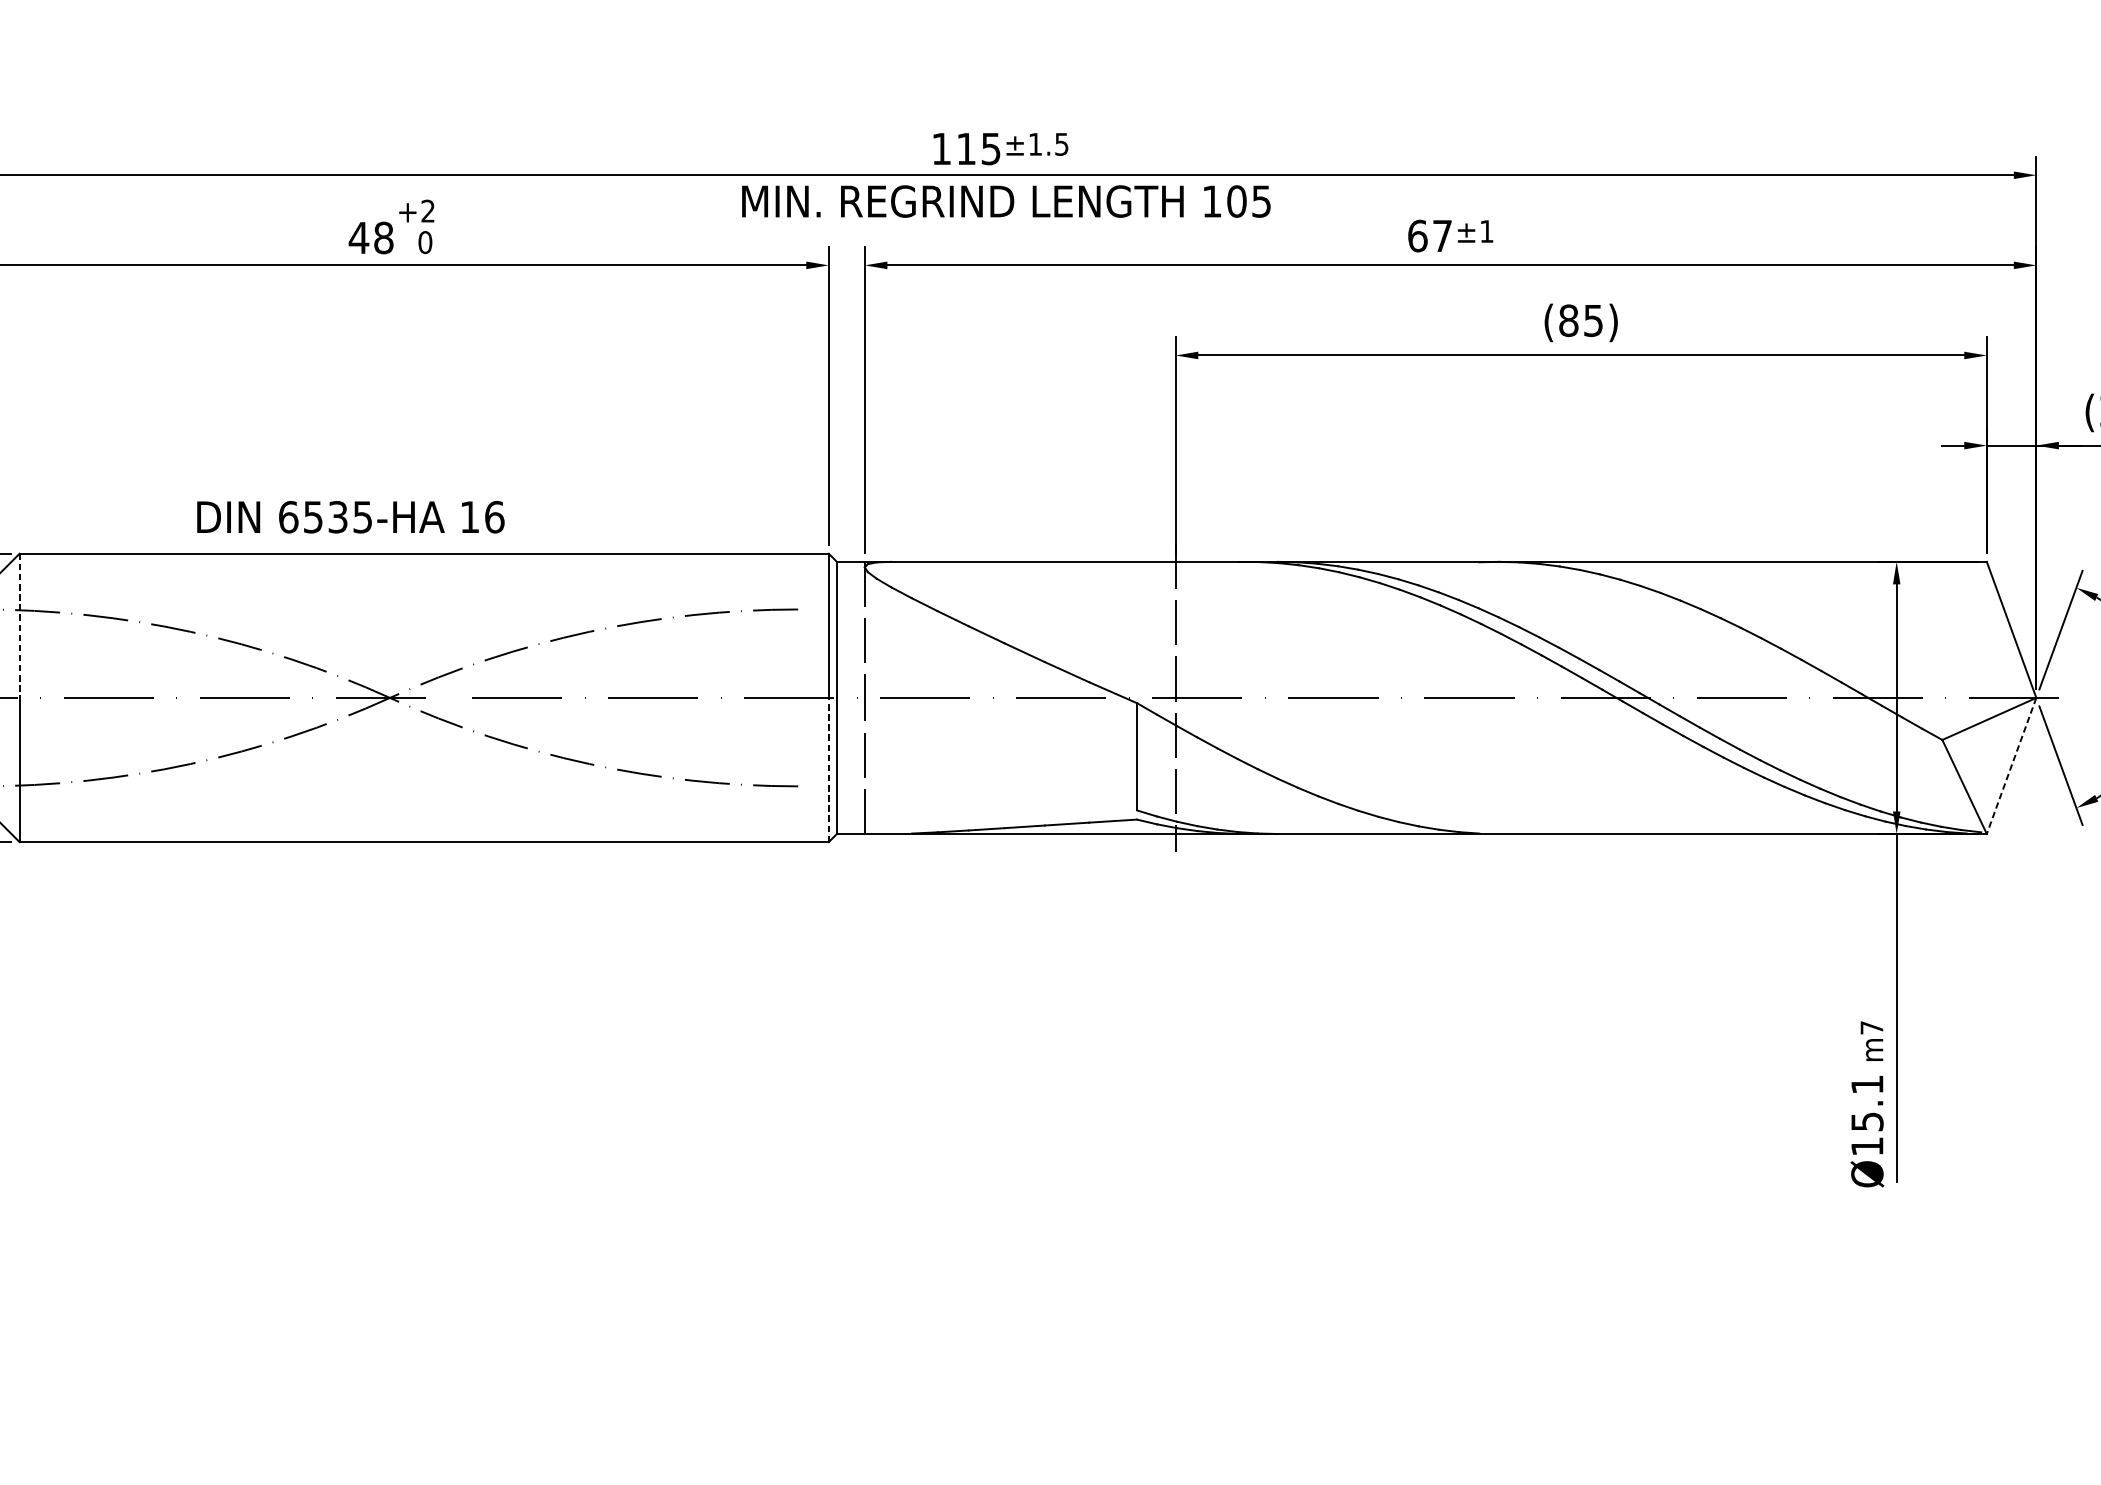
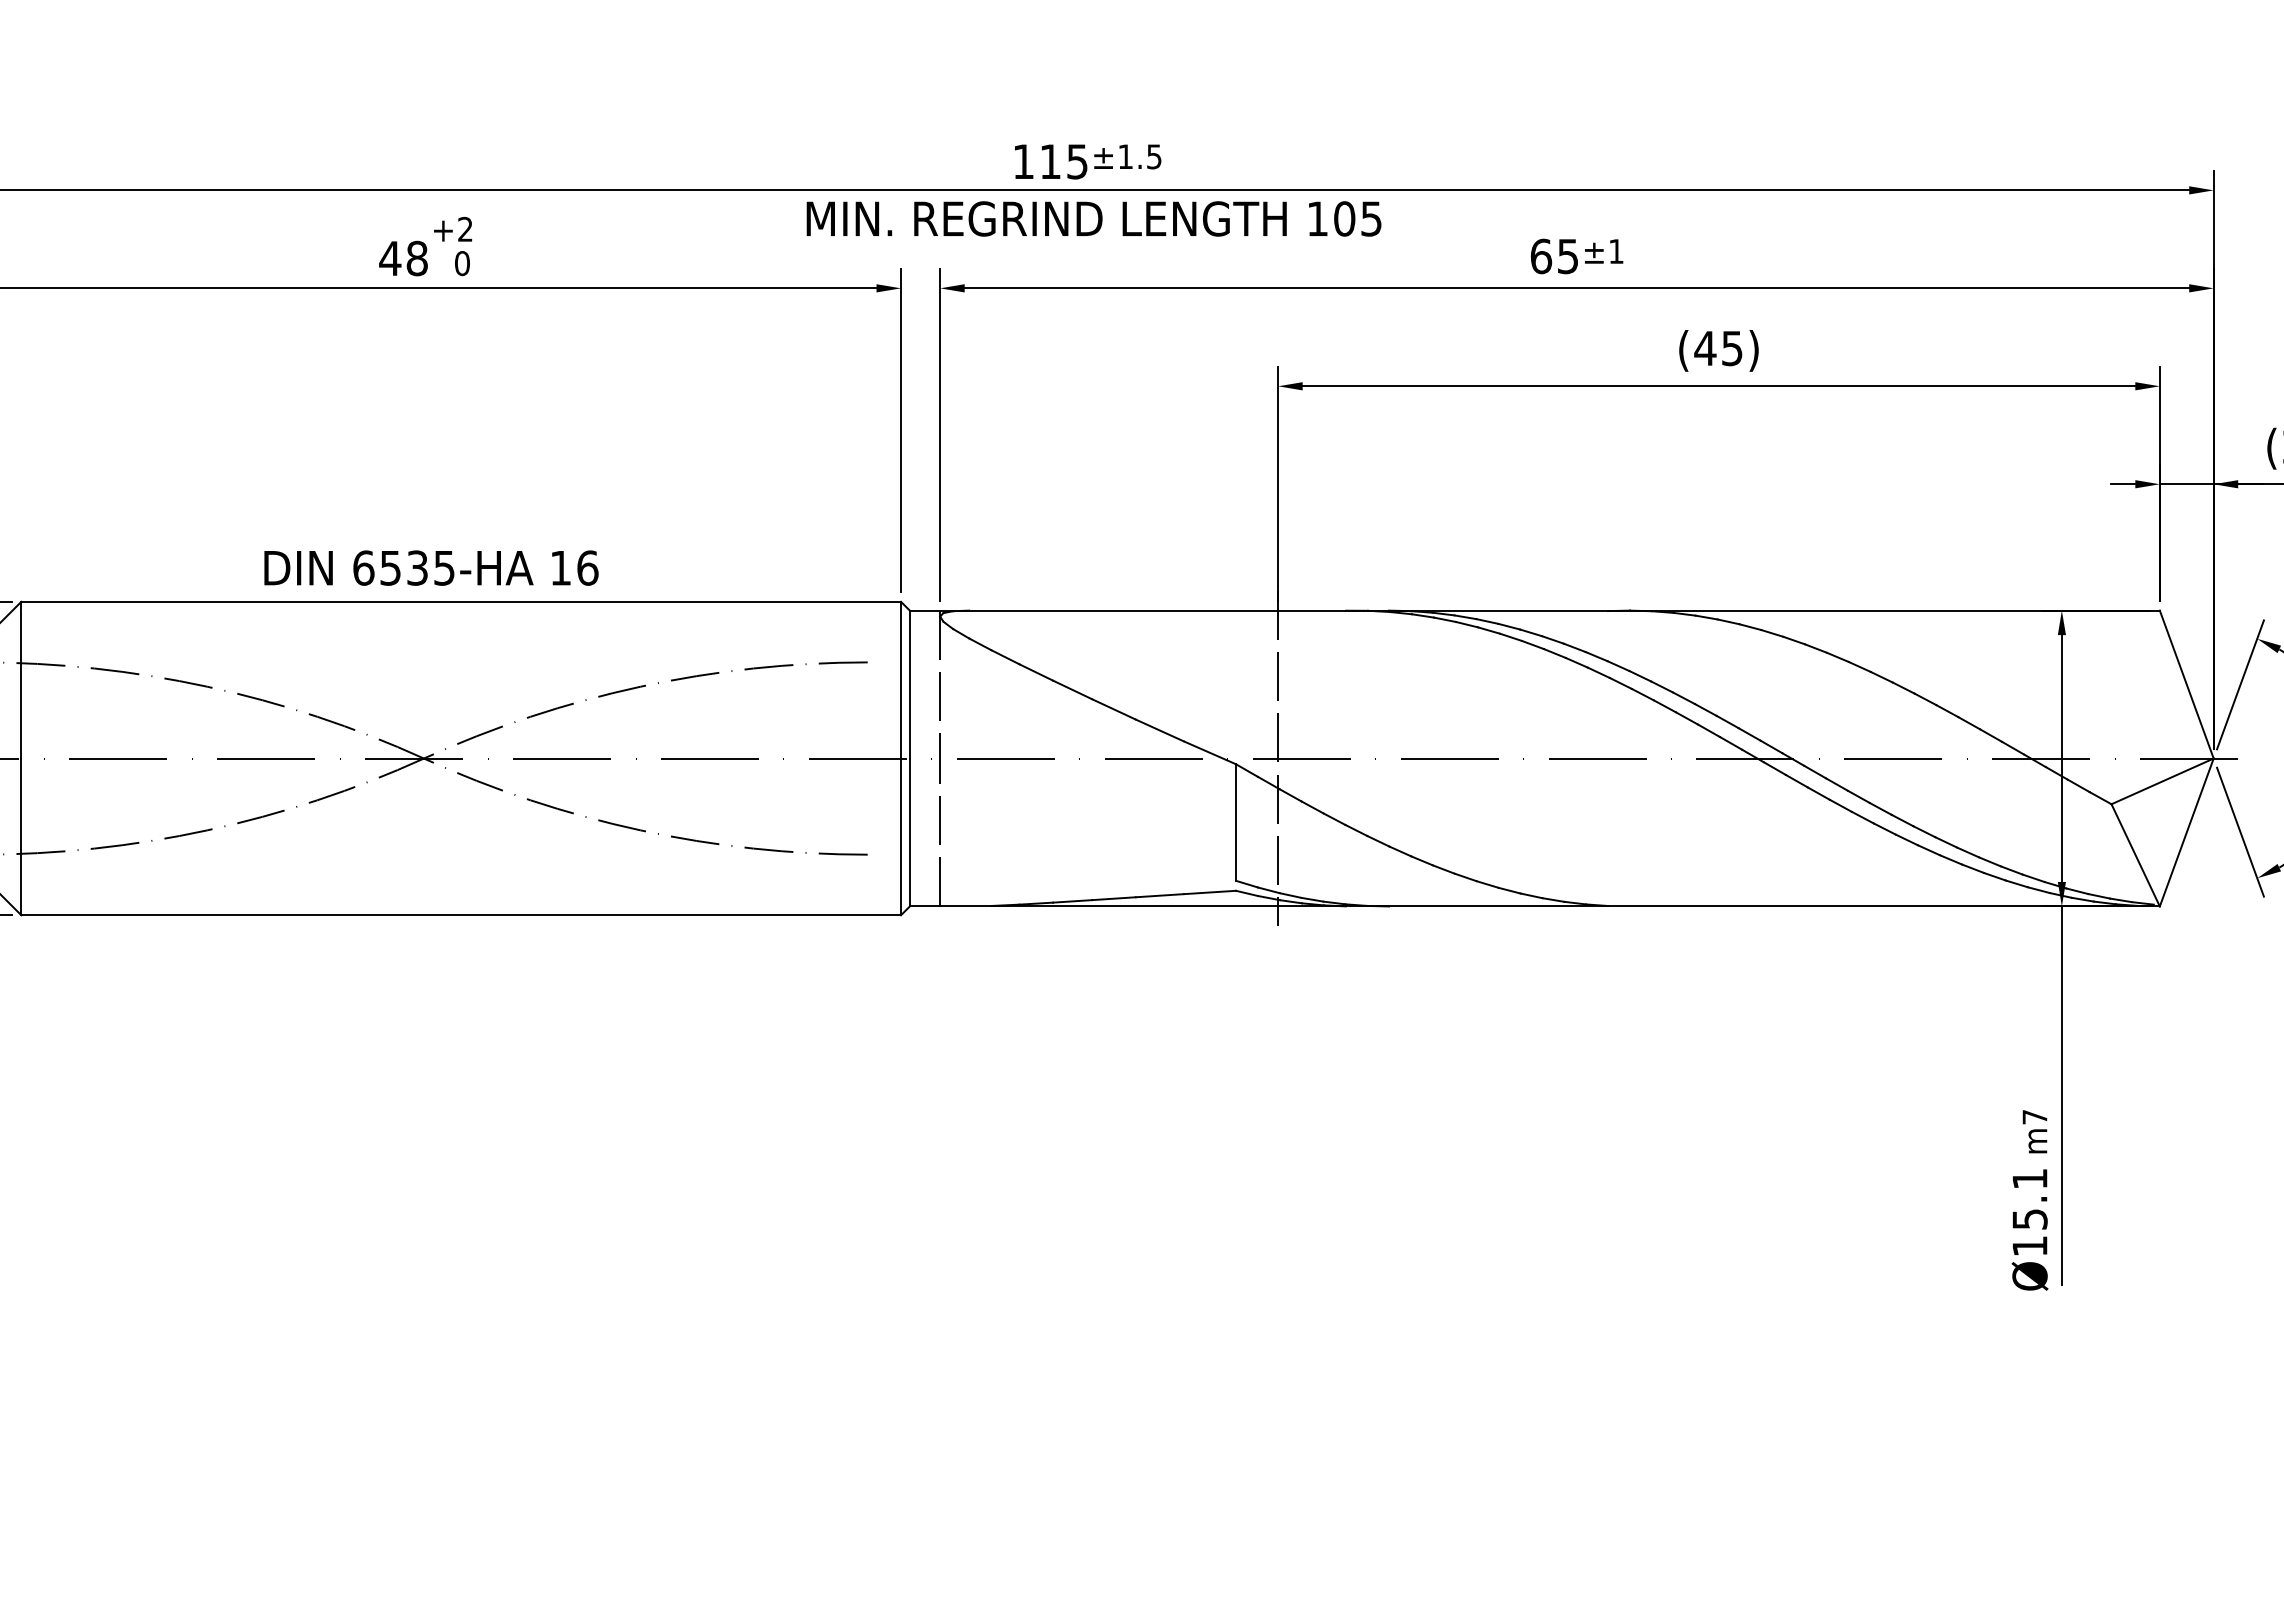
text: (1442, 236) -> (1568, 256), 67 -> 65
text: (1568, 320) -> (1705, 348), (85) -> (45)
text: (350, 516) -> (431, 567), moved
line: (19, 626) -> (21, 680), dashed -> solid
line: (2011, 765) -> (2186, 832), dashed -> solid
line: (829, 769) -> (901, 836), dashed -> solid

